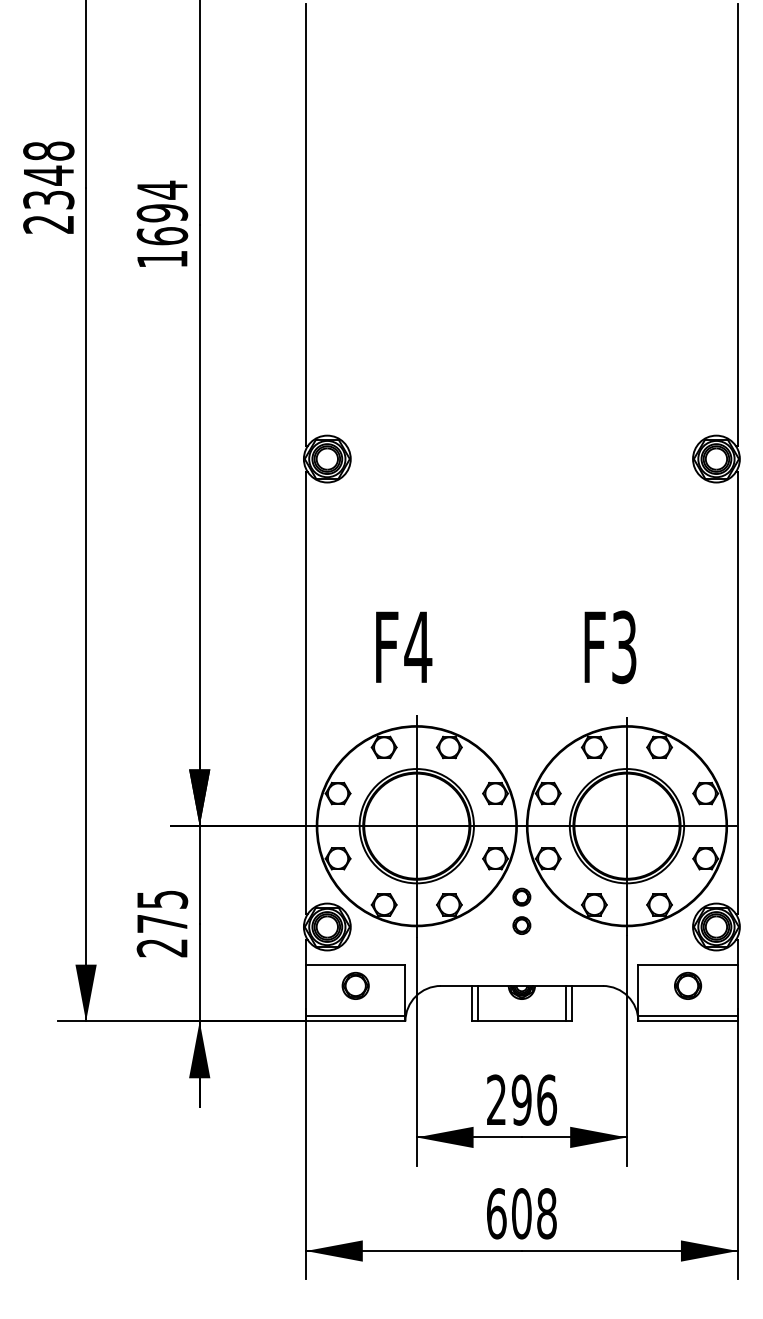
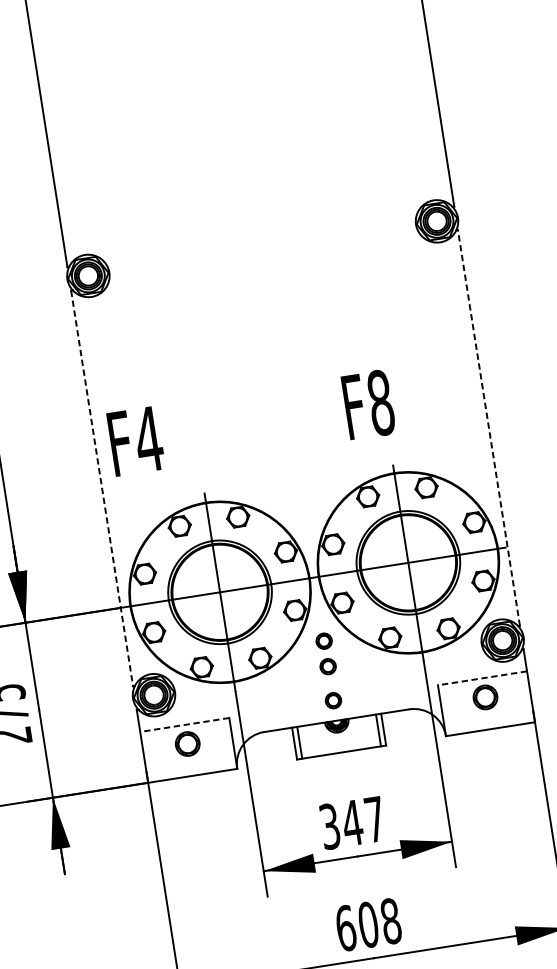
text: (404, 646) -> (136, 440), moved
text: (624, 647) -> (381, 403), F3 -> F8
line: (306, 693) -> (102, 488), solid -> dashed
line: (737, 693) -> (488, 428), solid -> dashed
part: (521, 963) -> (333, 700), added
line: (355, 964) -> (184, 724), solid -> dashed
line: (688, 964) -> (482, 678), solid -> dashed
line: (355, 1015) -> (191, 770), removed
line: (687, 1015) -> (489, 723), removed
text: (522, 1099) -> (353, 822), 296 -> 347

